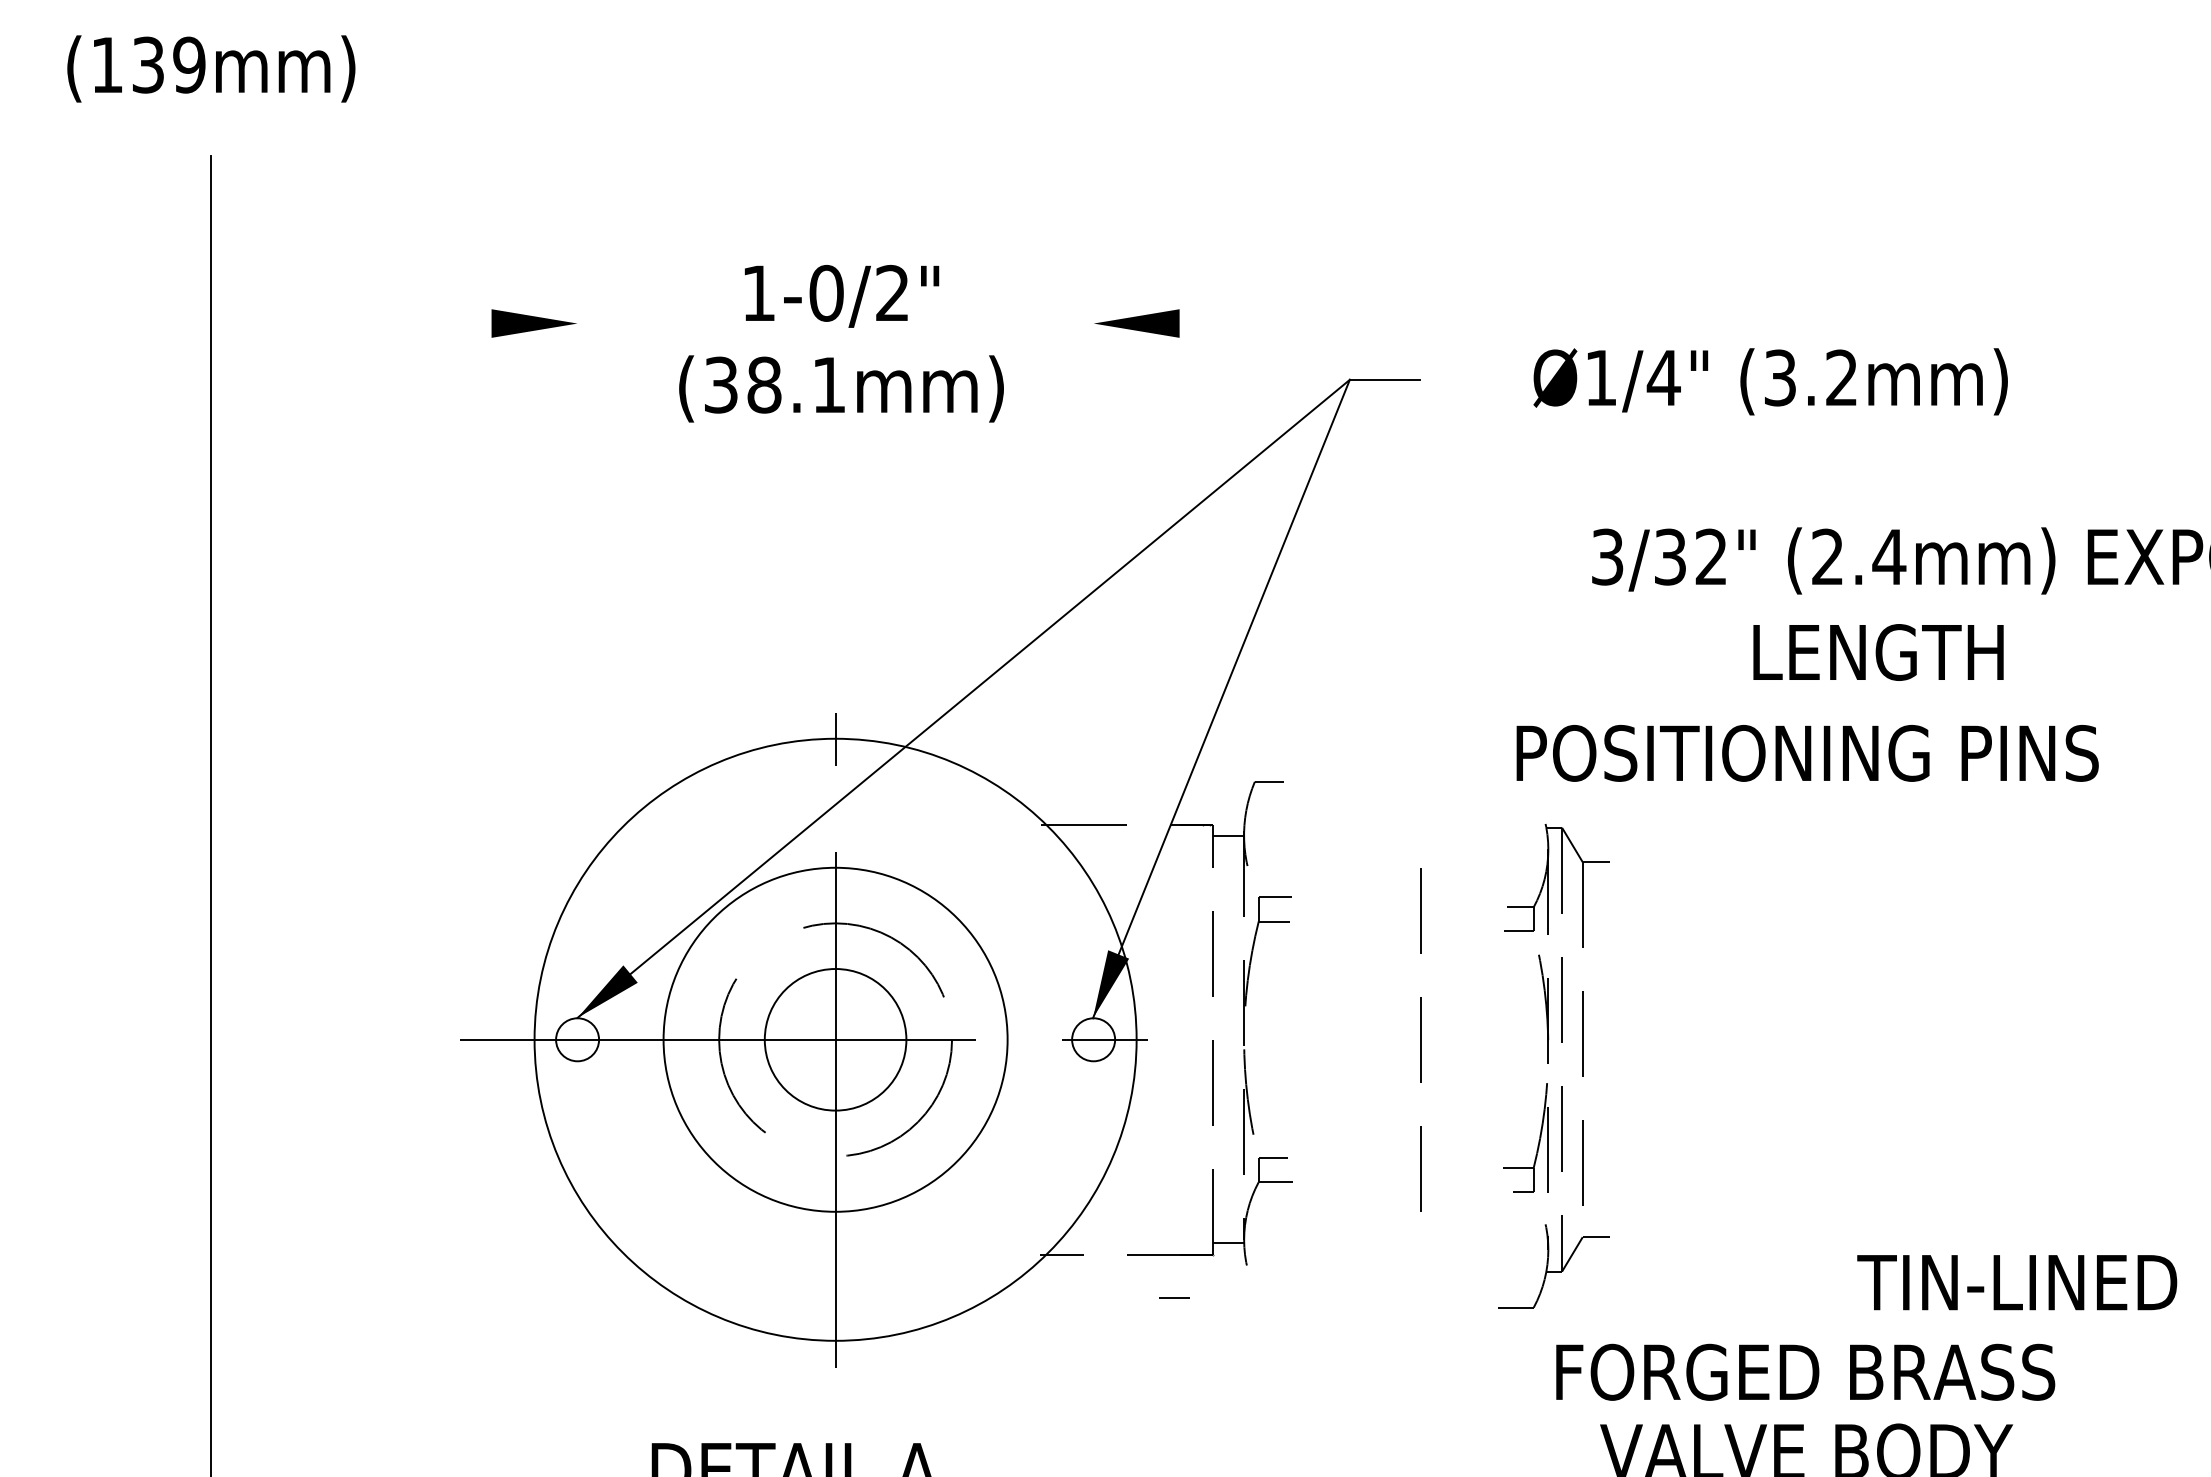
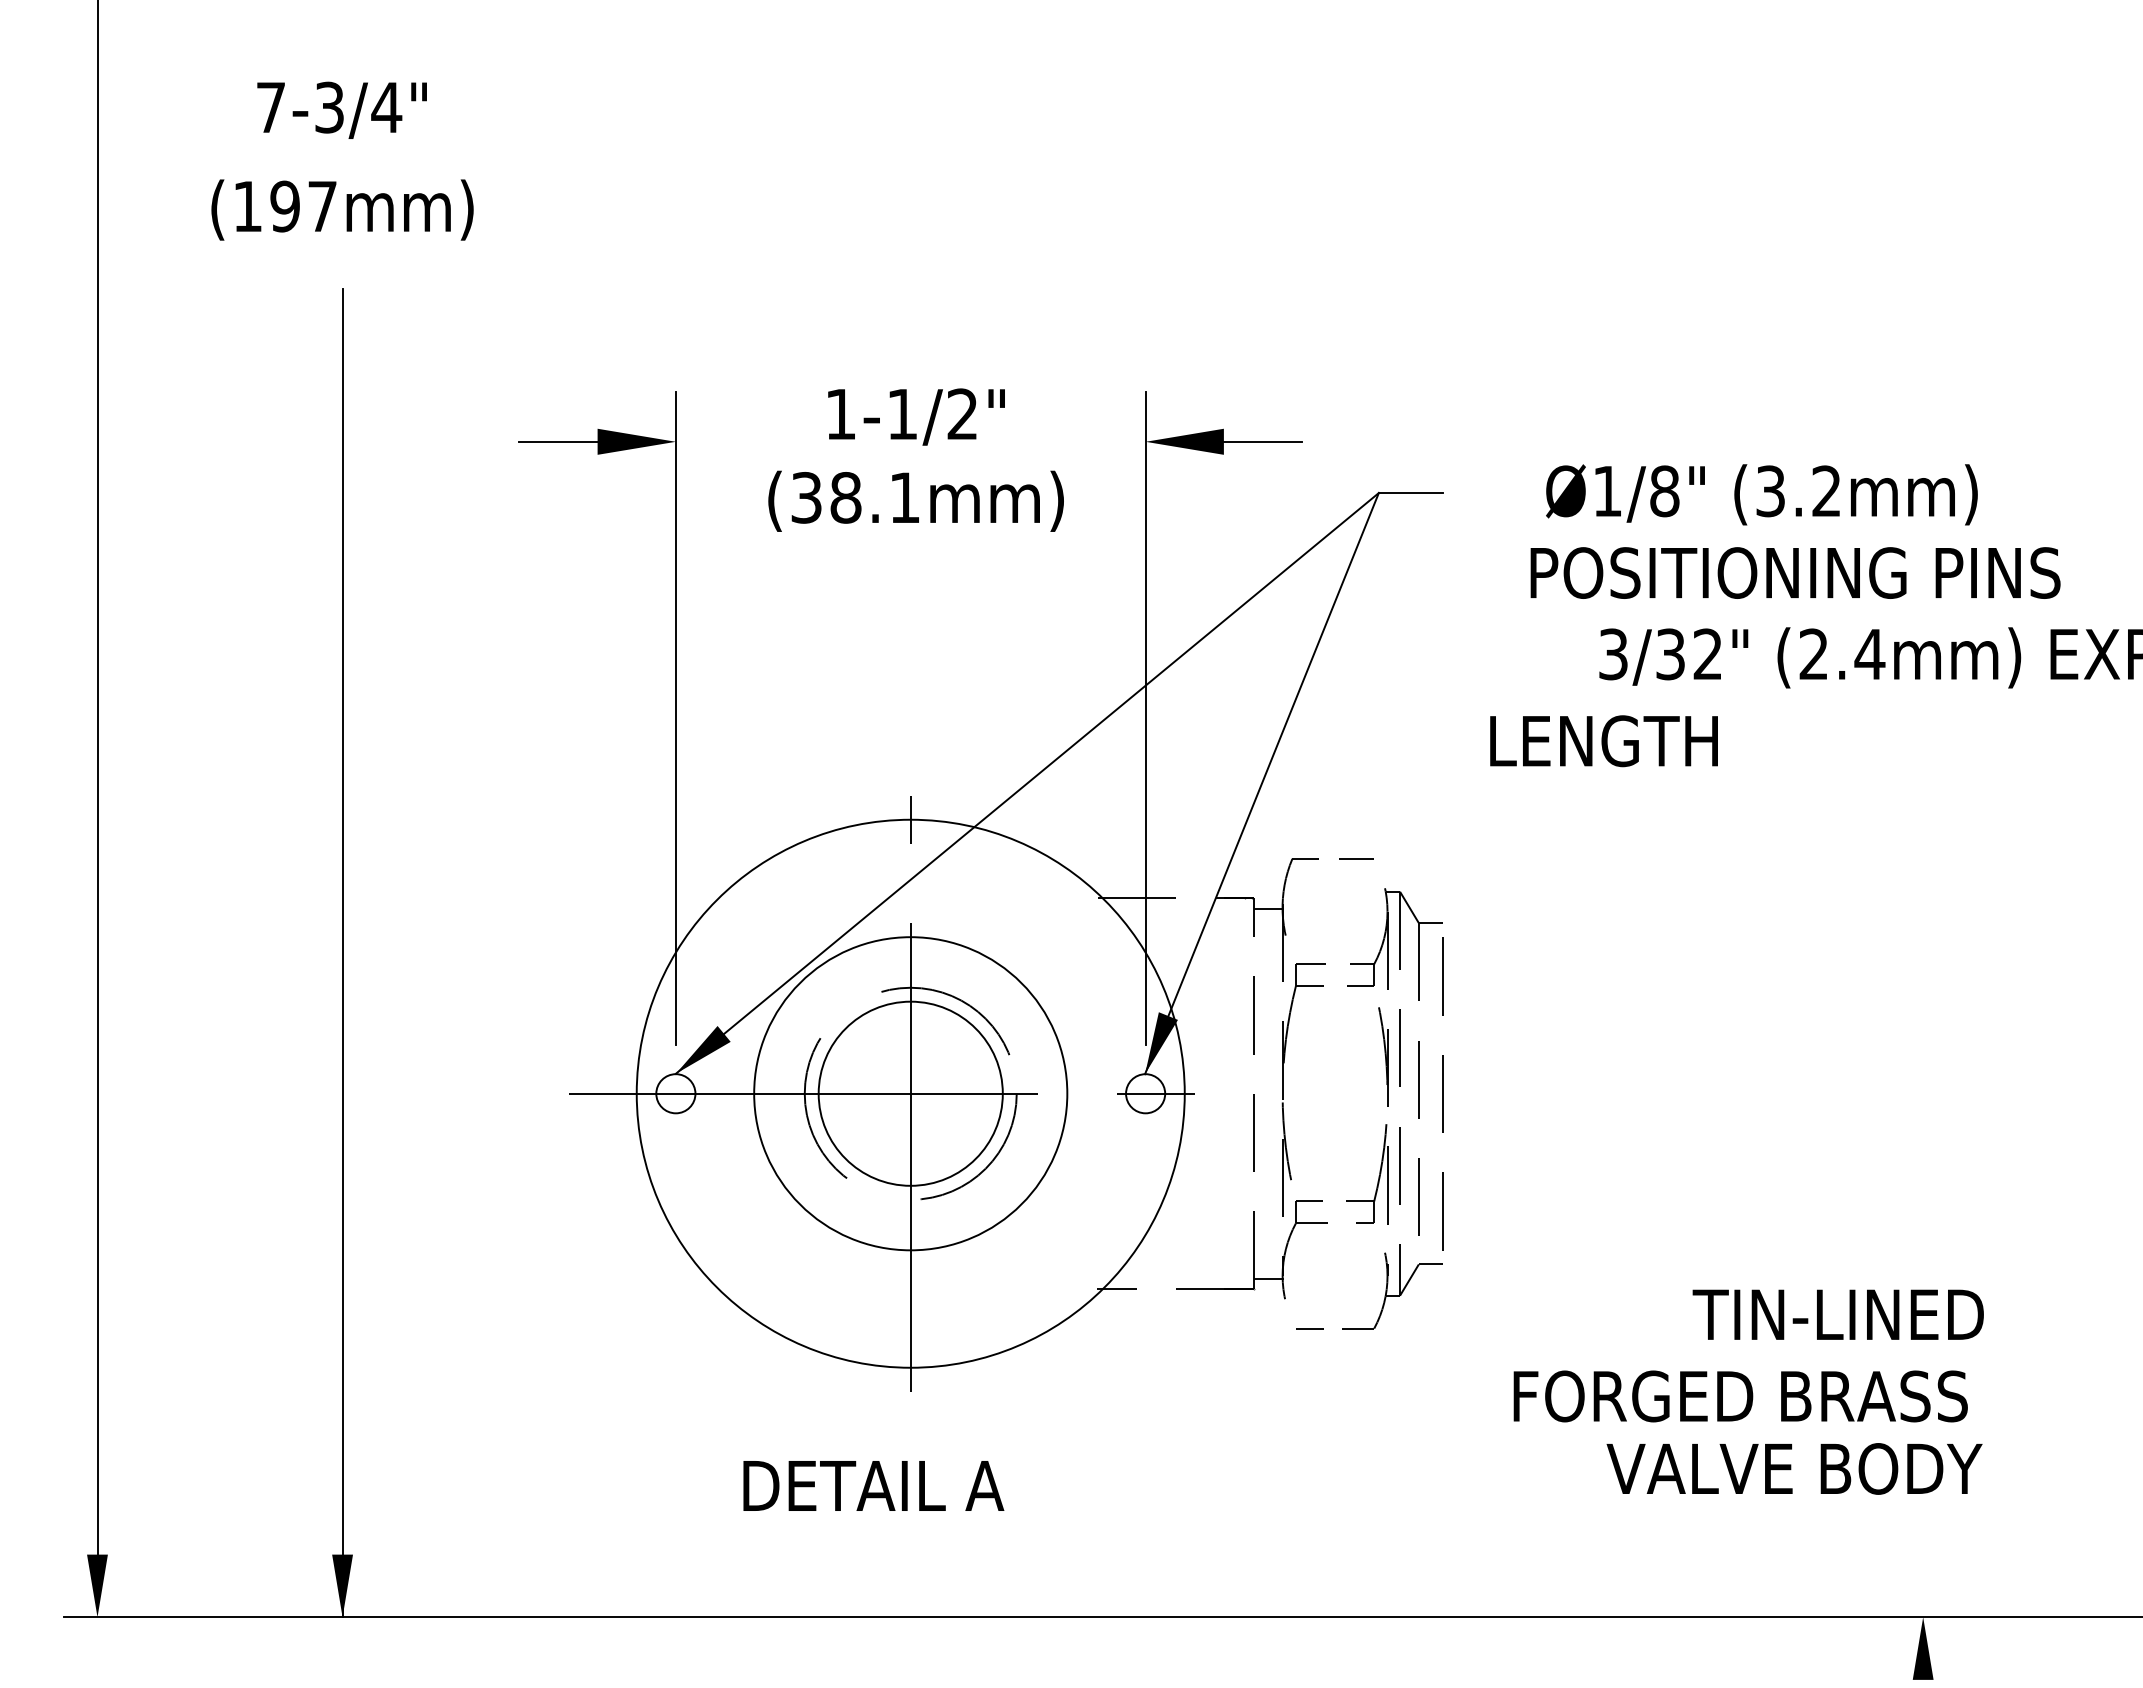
text: (168, 65) -> (303, 206), (139mm) -> (197mm)
text: (826, 293) -> (902, 414), 1-0/2" -> 1-1/2"
line: (448, 323) -> (558, 441), added
line: (1222, 323) -> (1262, 441), added
text: (1663, 378) -> (1664, 491), Ø1/4" -> Ø1/8"
line: (577, 627) -> (675, 718), added
line: (1093, 627) -> (1145, 718), added
text: (1877, 652) -> (1603, 741), moved
text: (1807, 752) -> (1795, 572), moved
line: (1325, 781) -> (1356, 858), added
circle: (835, 1039) -> (910, 1093), size x1.43
part: (1553, 1065) -> (1392, 1108), moved
text: (2016, 1282) -> (1837, 1314), moved
line: (1173, 1297) -> (1309, 1328), moved
text: (1805, 1372) -> (1740, 1396), moved

